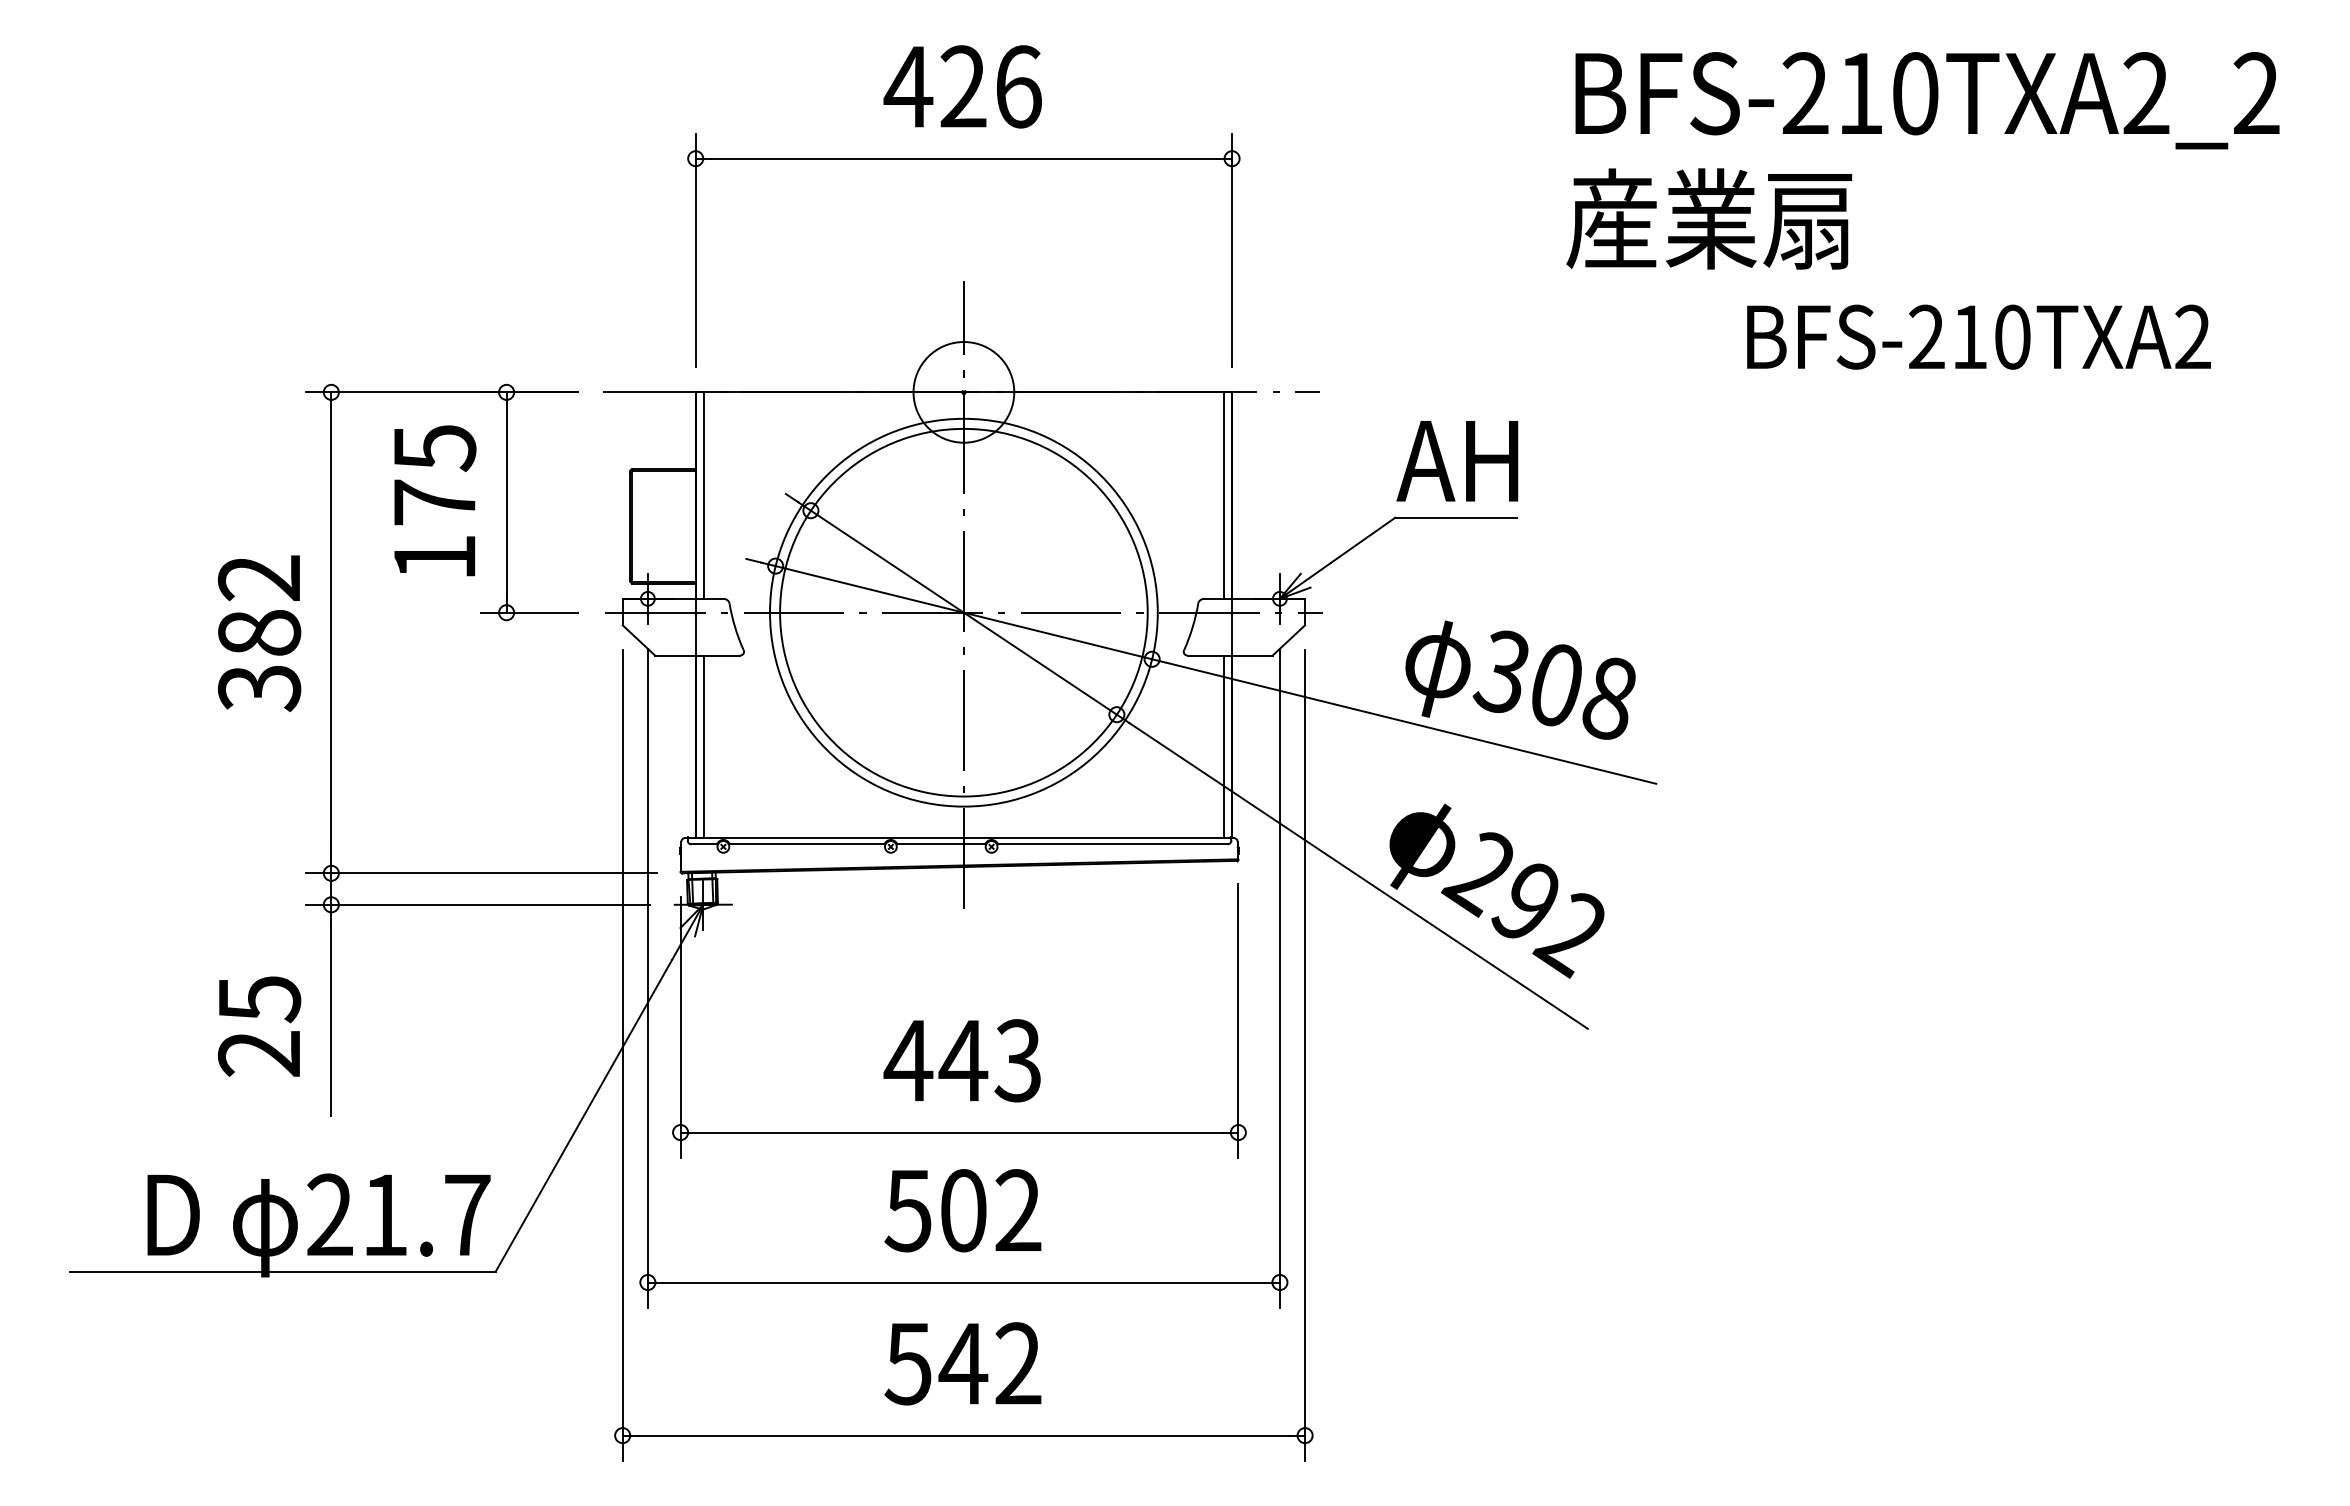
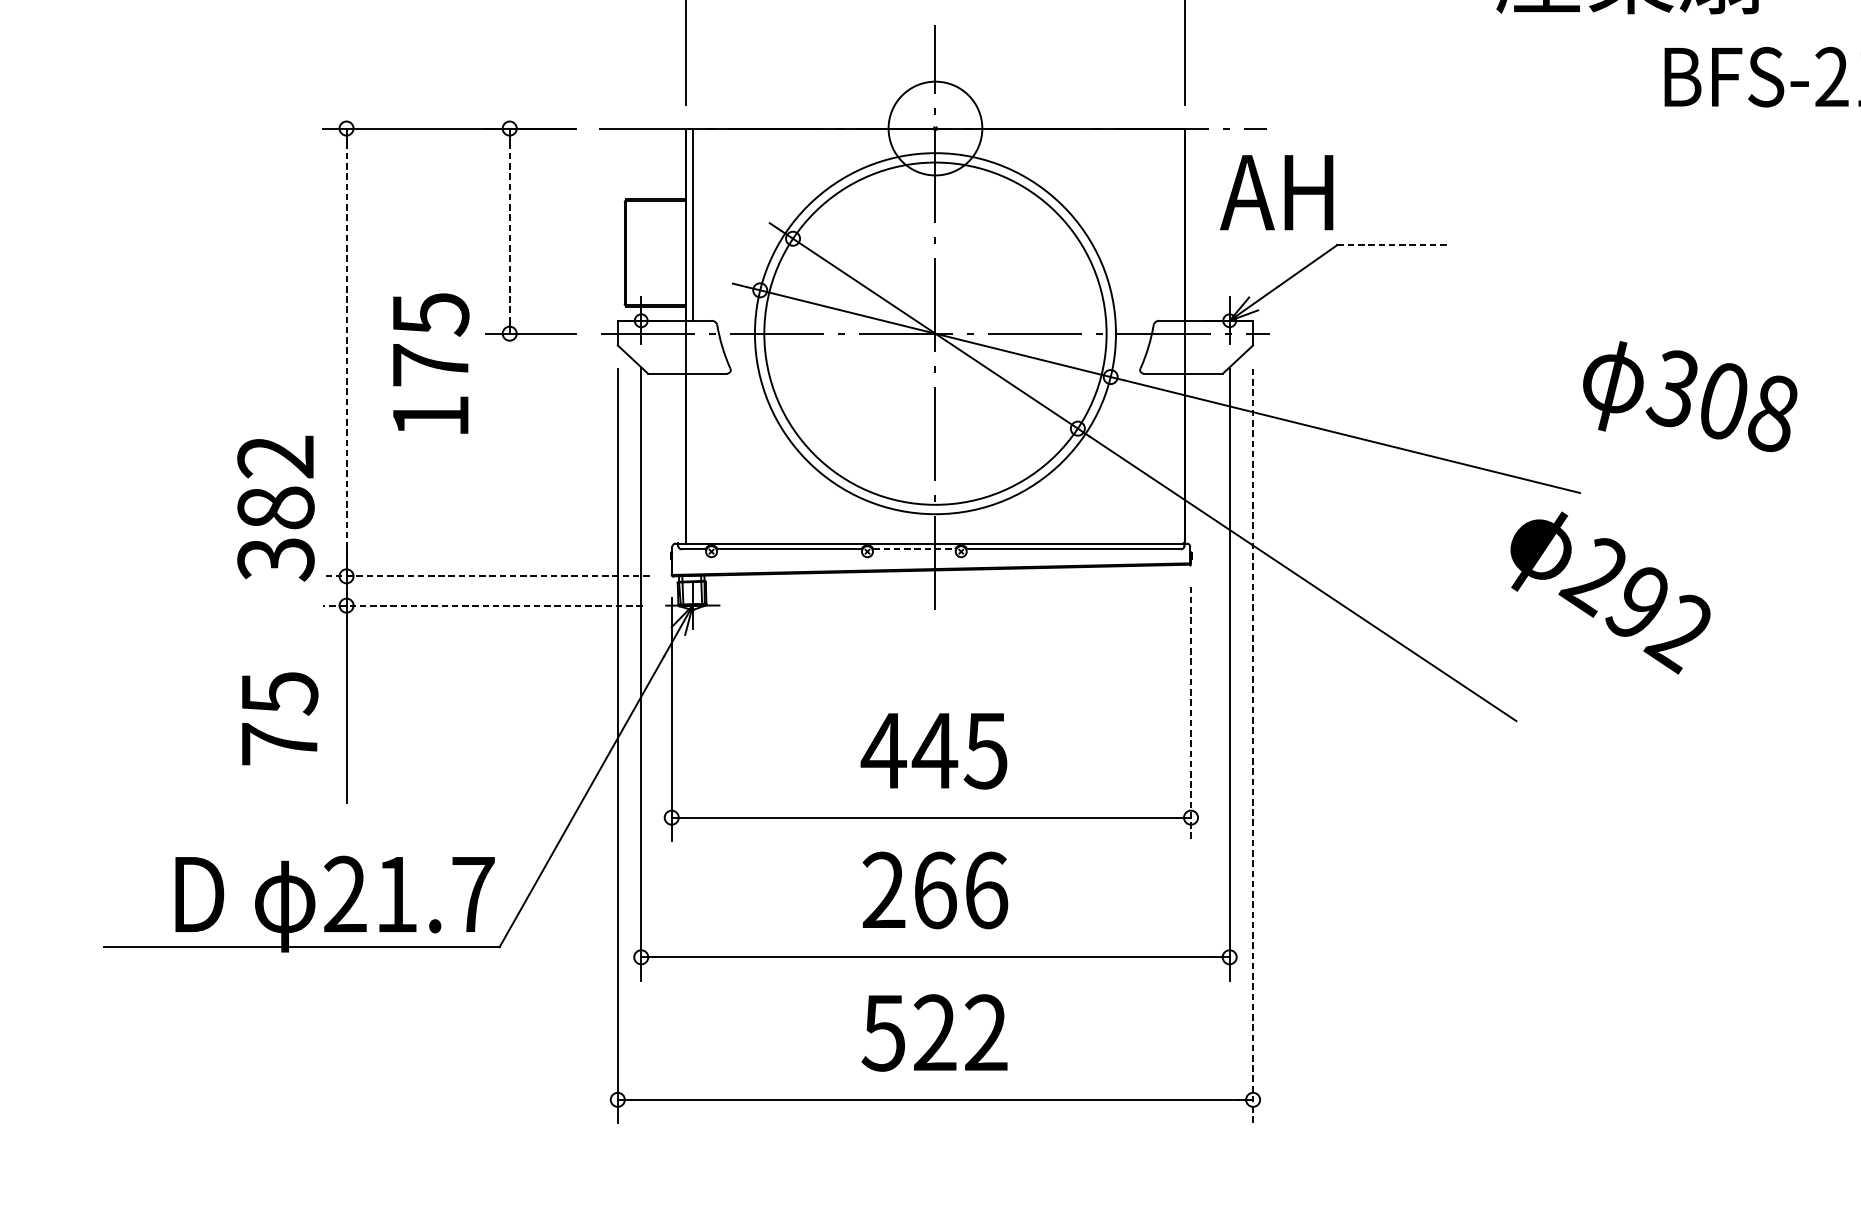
text: (1457, 461) -> (1276, 192), moved
line: (1223, 495) -> (1177, 224), removed
text: (435, 500) -> (431, 363), moved
line: (506, 503) -> (509, 232), solid -> dashed
line: (1456, 517) -> (1394, 245), solid -> dashed
text: (259, 633) -> (275, 508), moved
line: (331, 633) -> (346, 353), solid -> dashed
text: (1520, 679) -> (1690, 395), moved
line: (703, 746) -> (693, 458), removed
line: (1223, 746) -> (1177, 458), removed
line: (941, 844) -> (914, 549), solid -> dashed
line: (480, 873) -> (485, 576), solid -> dashed
text: (1496, 890) -> (1610, 592), moved
line: (477, 904) -> (482, 605), solid -> dashed
line: (1238, 1021) -> (1191, 714), solid -> dashed
text: (258, 1053) -> (278, 744), 25 -> 75
line: (1305, 1056) -> (1253, 746), solid -> dashed
text: (1017, 1060) -> (985, 750), 443 -> 445
text: (962, 1210) -> (934, 890), 502 -> 266
text: (963, 1363) -> (935, 1032), 542 -> 522

